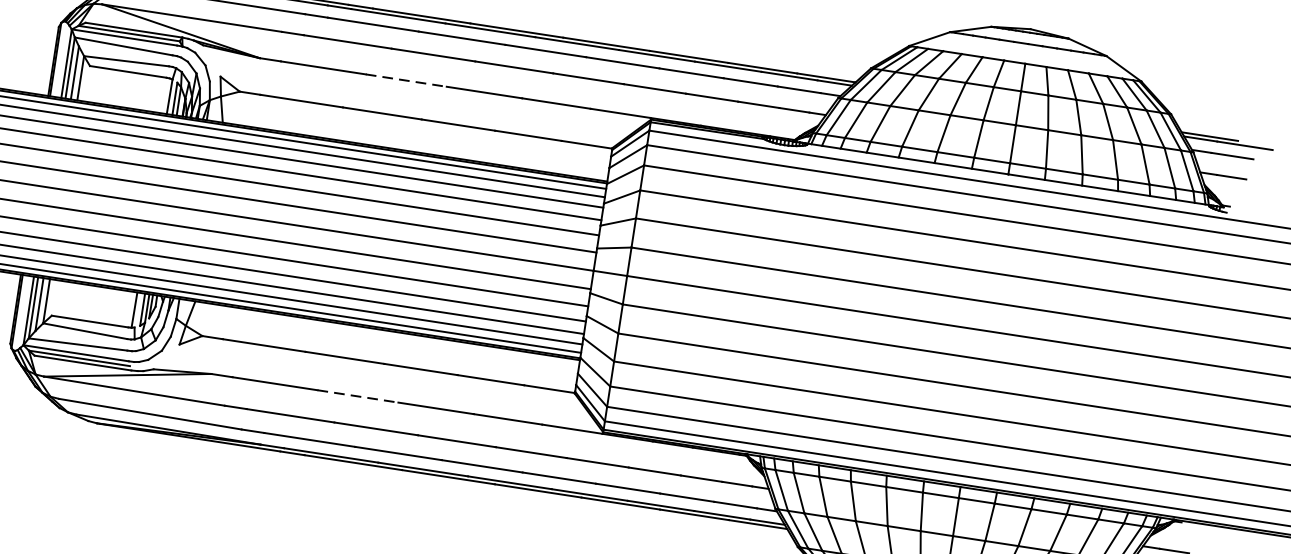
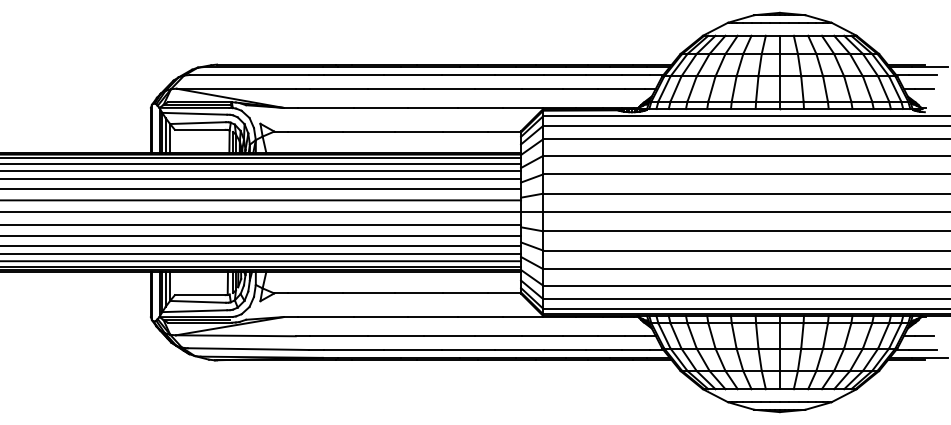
line: (405, 79) -> (380, 107), dashed -> solid
line: (357, 396) -> (380, 317), dashed -> solid

